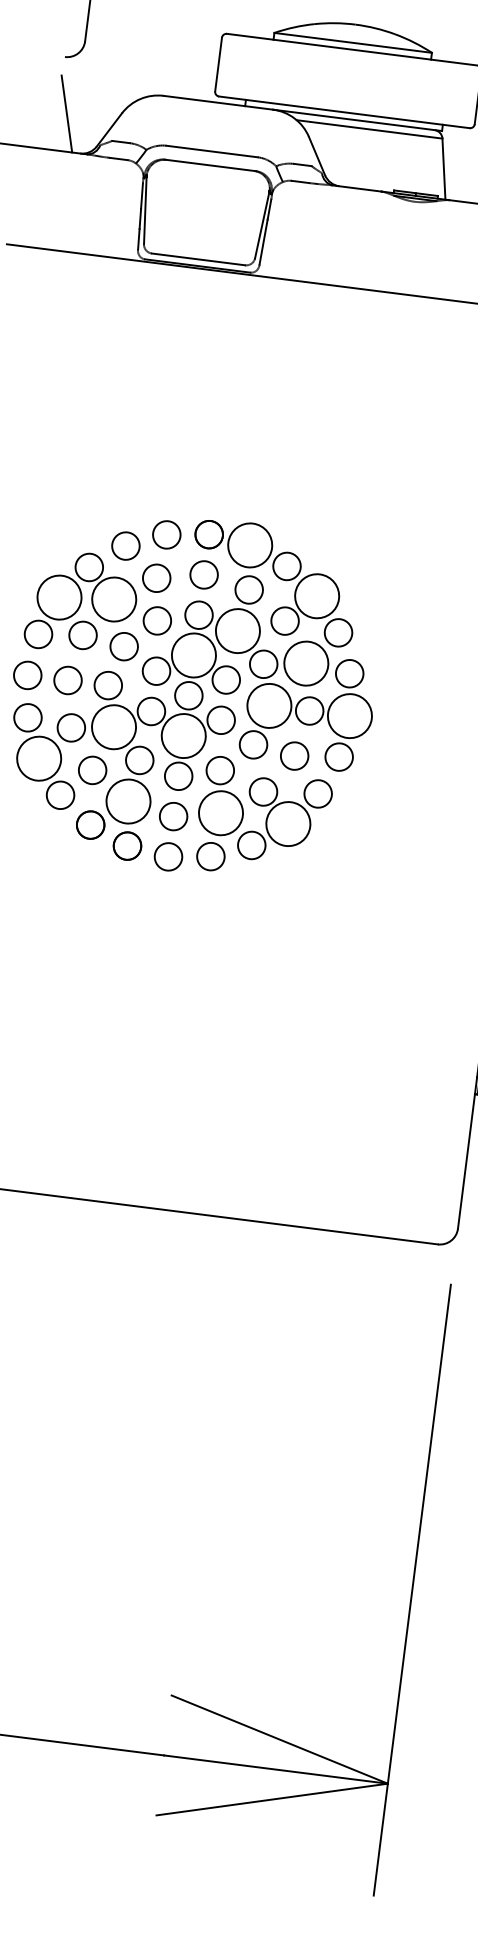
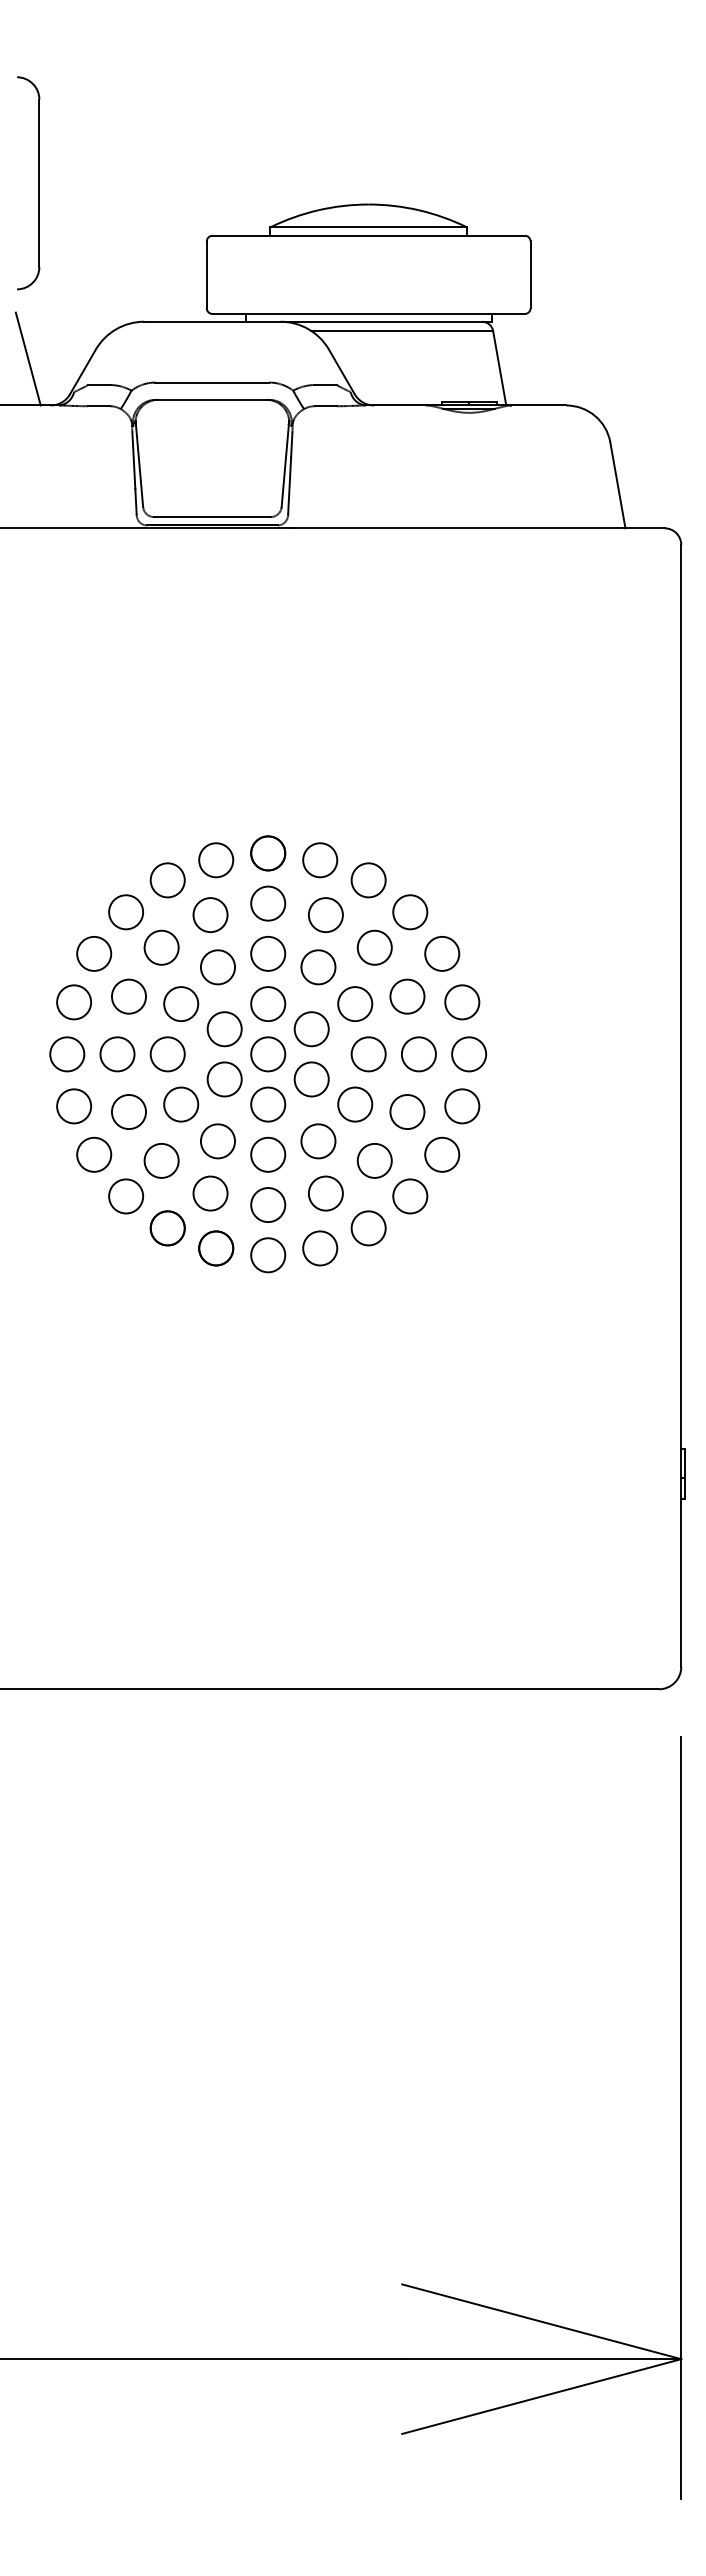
circle: (250, 545) -> (320, 860), size x0.62
circle: (317, 596) -> (410, 912), size x0.62
circle: (59, 597) -> (94, 953), size x0.62
circle: (114, 599) -> (161, 947), size x0.62
circle: (237, 631) -> (318, 967), size x0.62
circle: (194, 655) -> (268, 1004), size x0.62
circle: (306, 663) -> (407, 996), size x0.62
circle: (269, 706) -> (368, 1054), size x0.62
circle: (350, 716) -> (469, 1054), size x0.62
circle: (114, 727) -> (181, 1104), size x0.62
circle: (184, 736) -> (268, 1104), size x0.62
circle: (39, 758) -> (94, 1154), size x0.62
circle: (128, 801) -> (210, 1193), size x0.62
circle: (220, 813) -> (325, 1193), size x0.62
circle: (288, 824) -> (410, 1196), size x0.62

